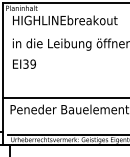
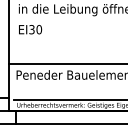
text: (32, 64) -> (38, 29), EI39 -> EI30

